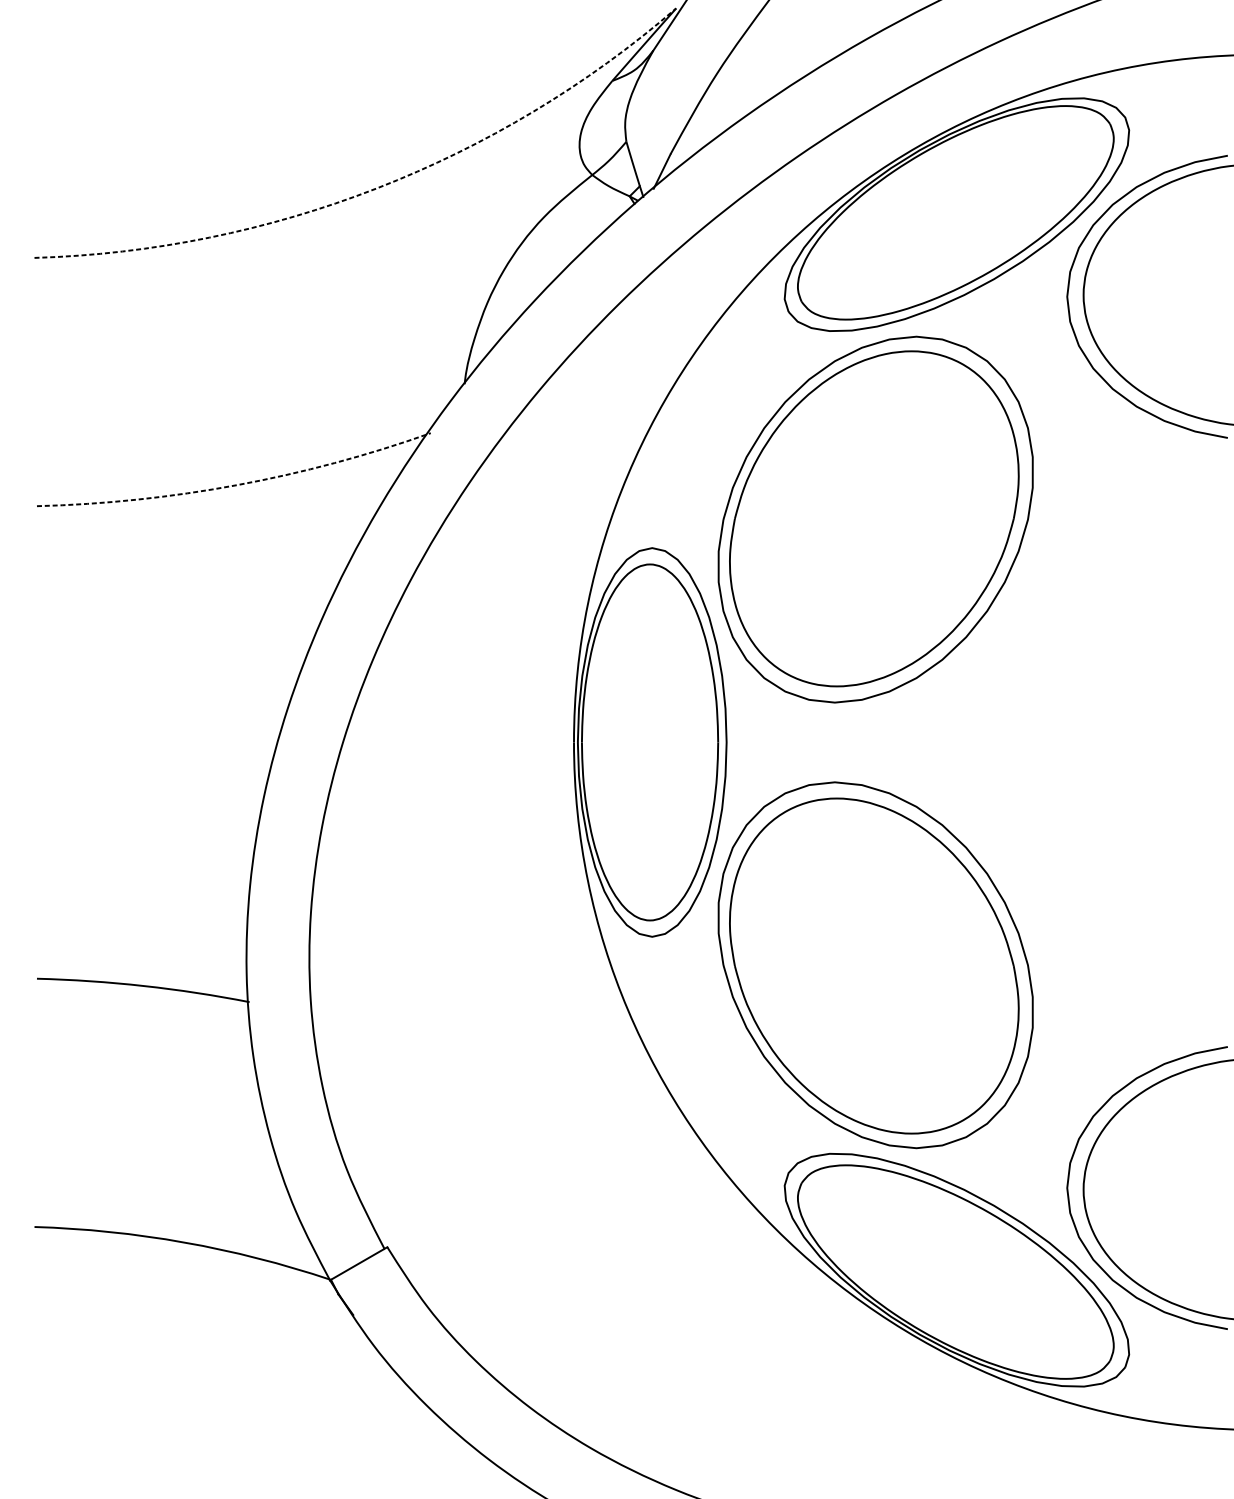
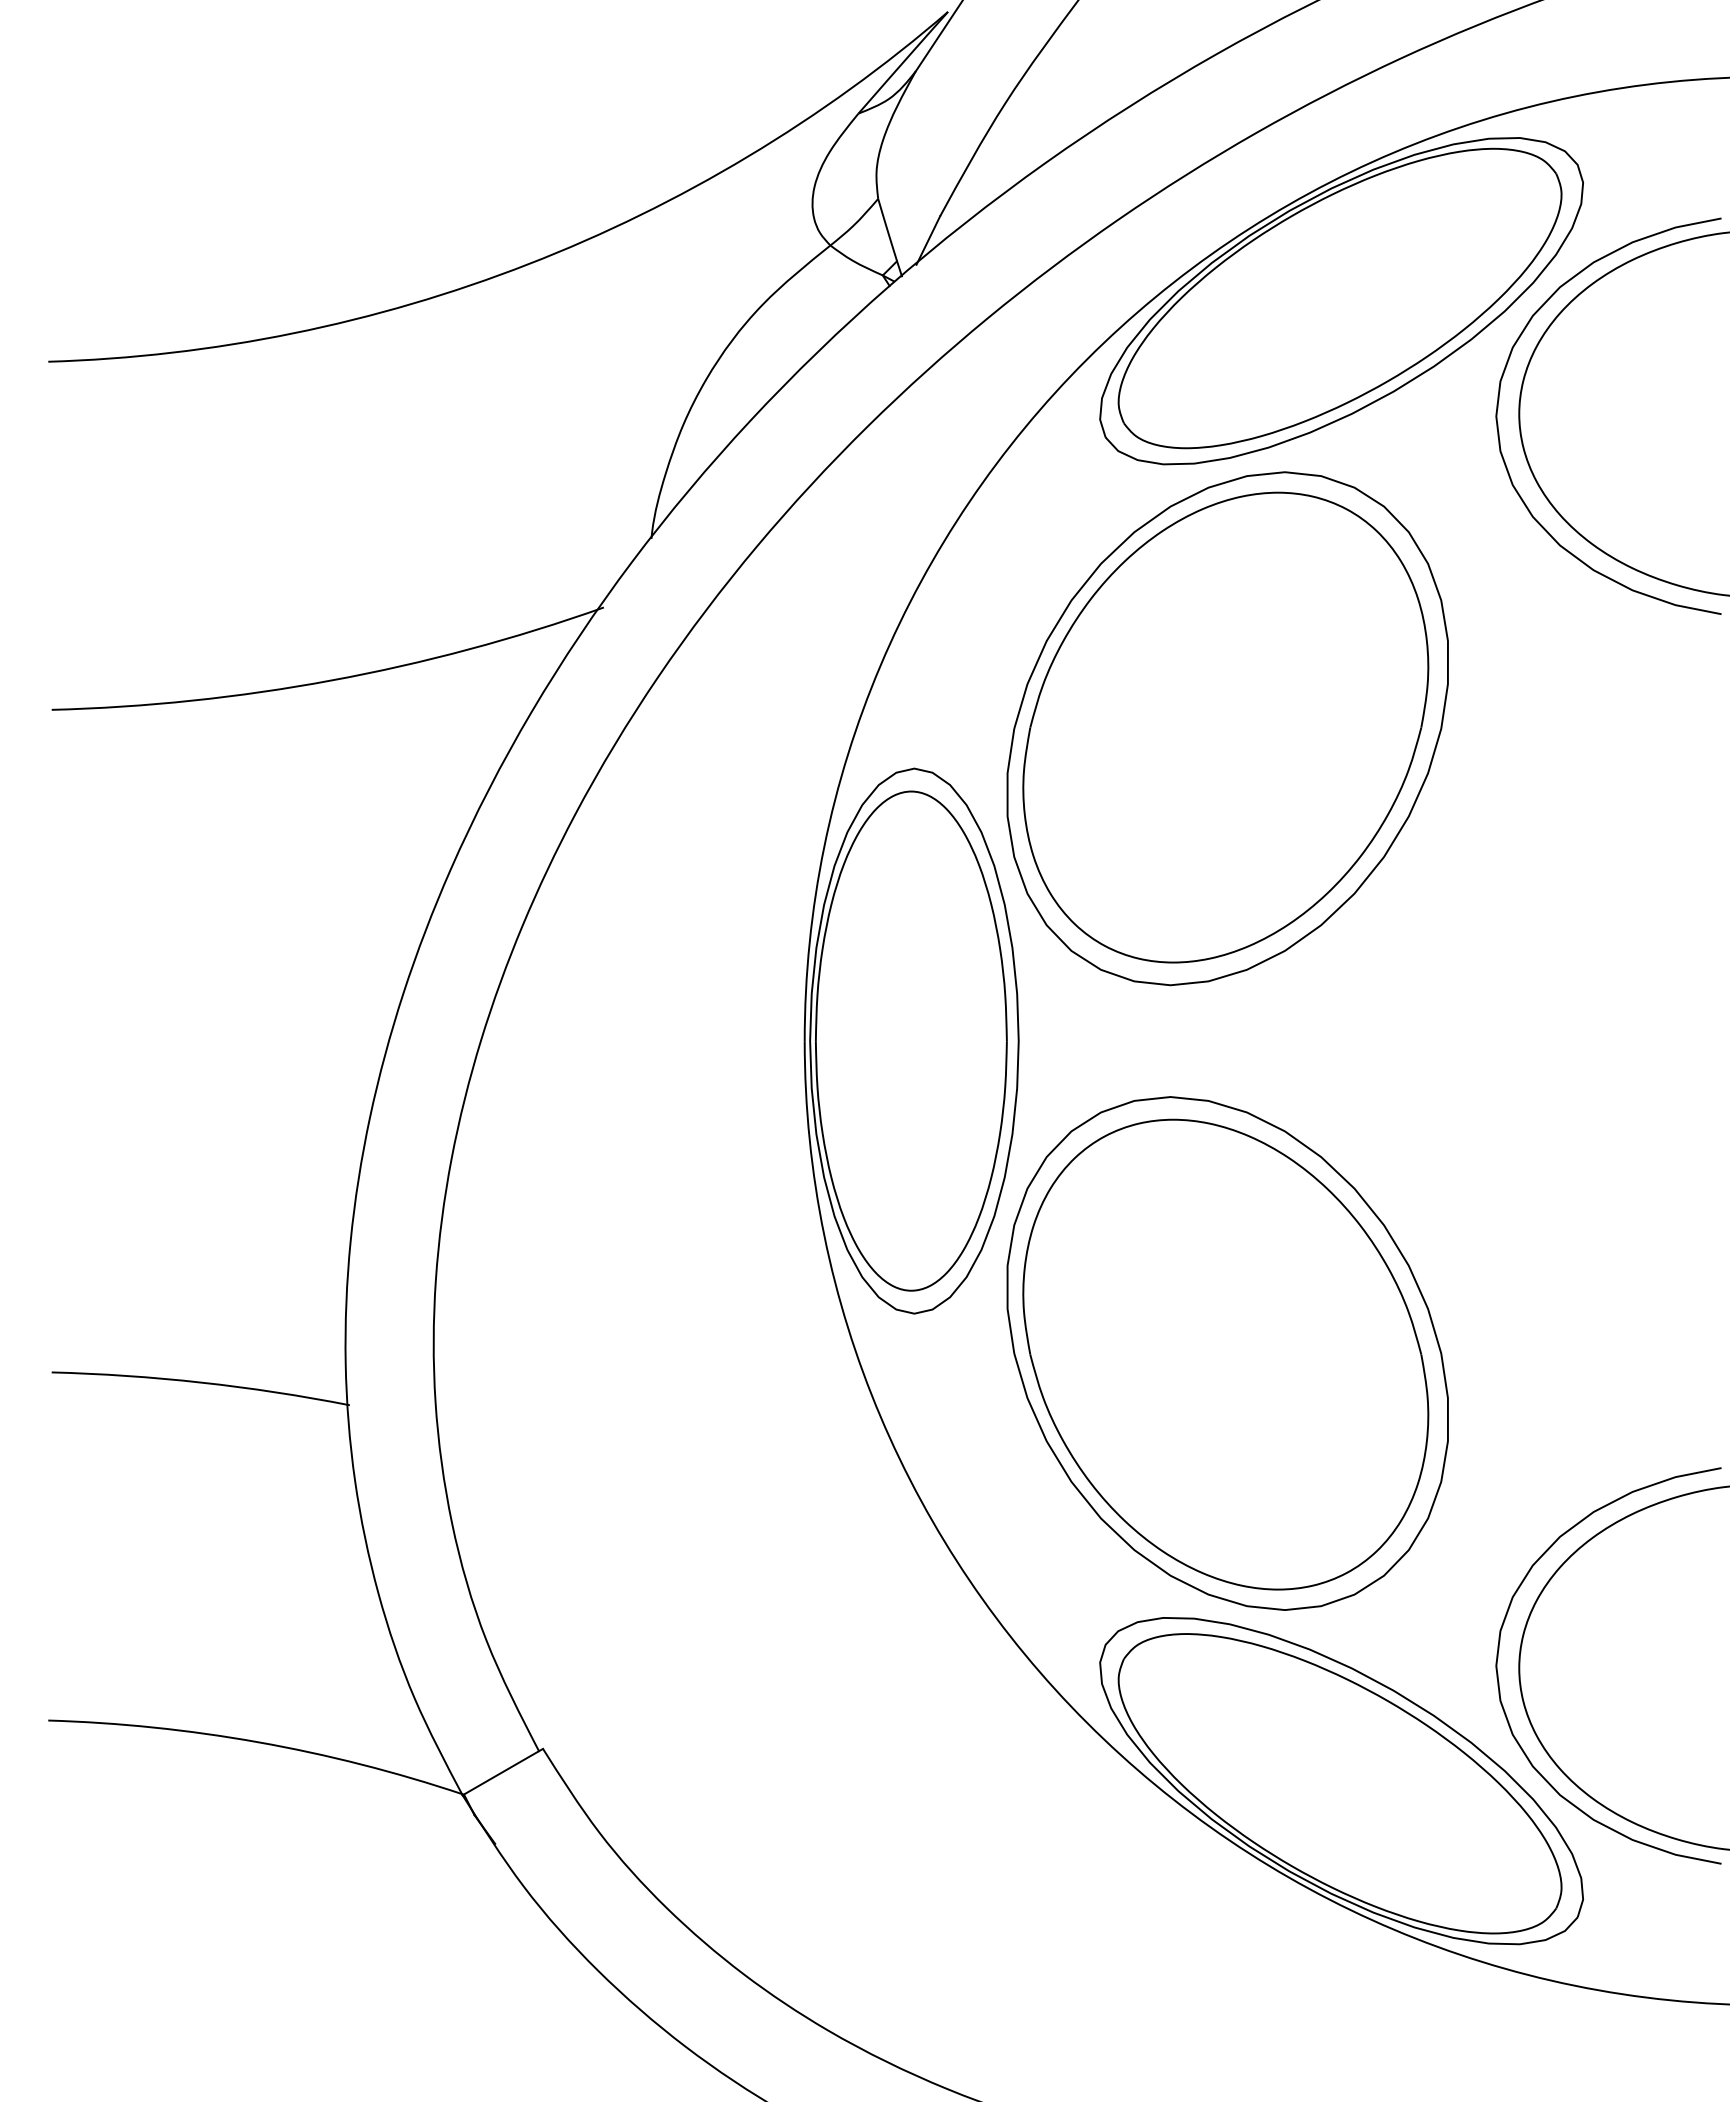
arc: (377, 188) -> (528, 264), dashed -> solid
arc: (236, 485) -> (331, 680), dashed -> solid

